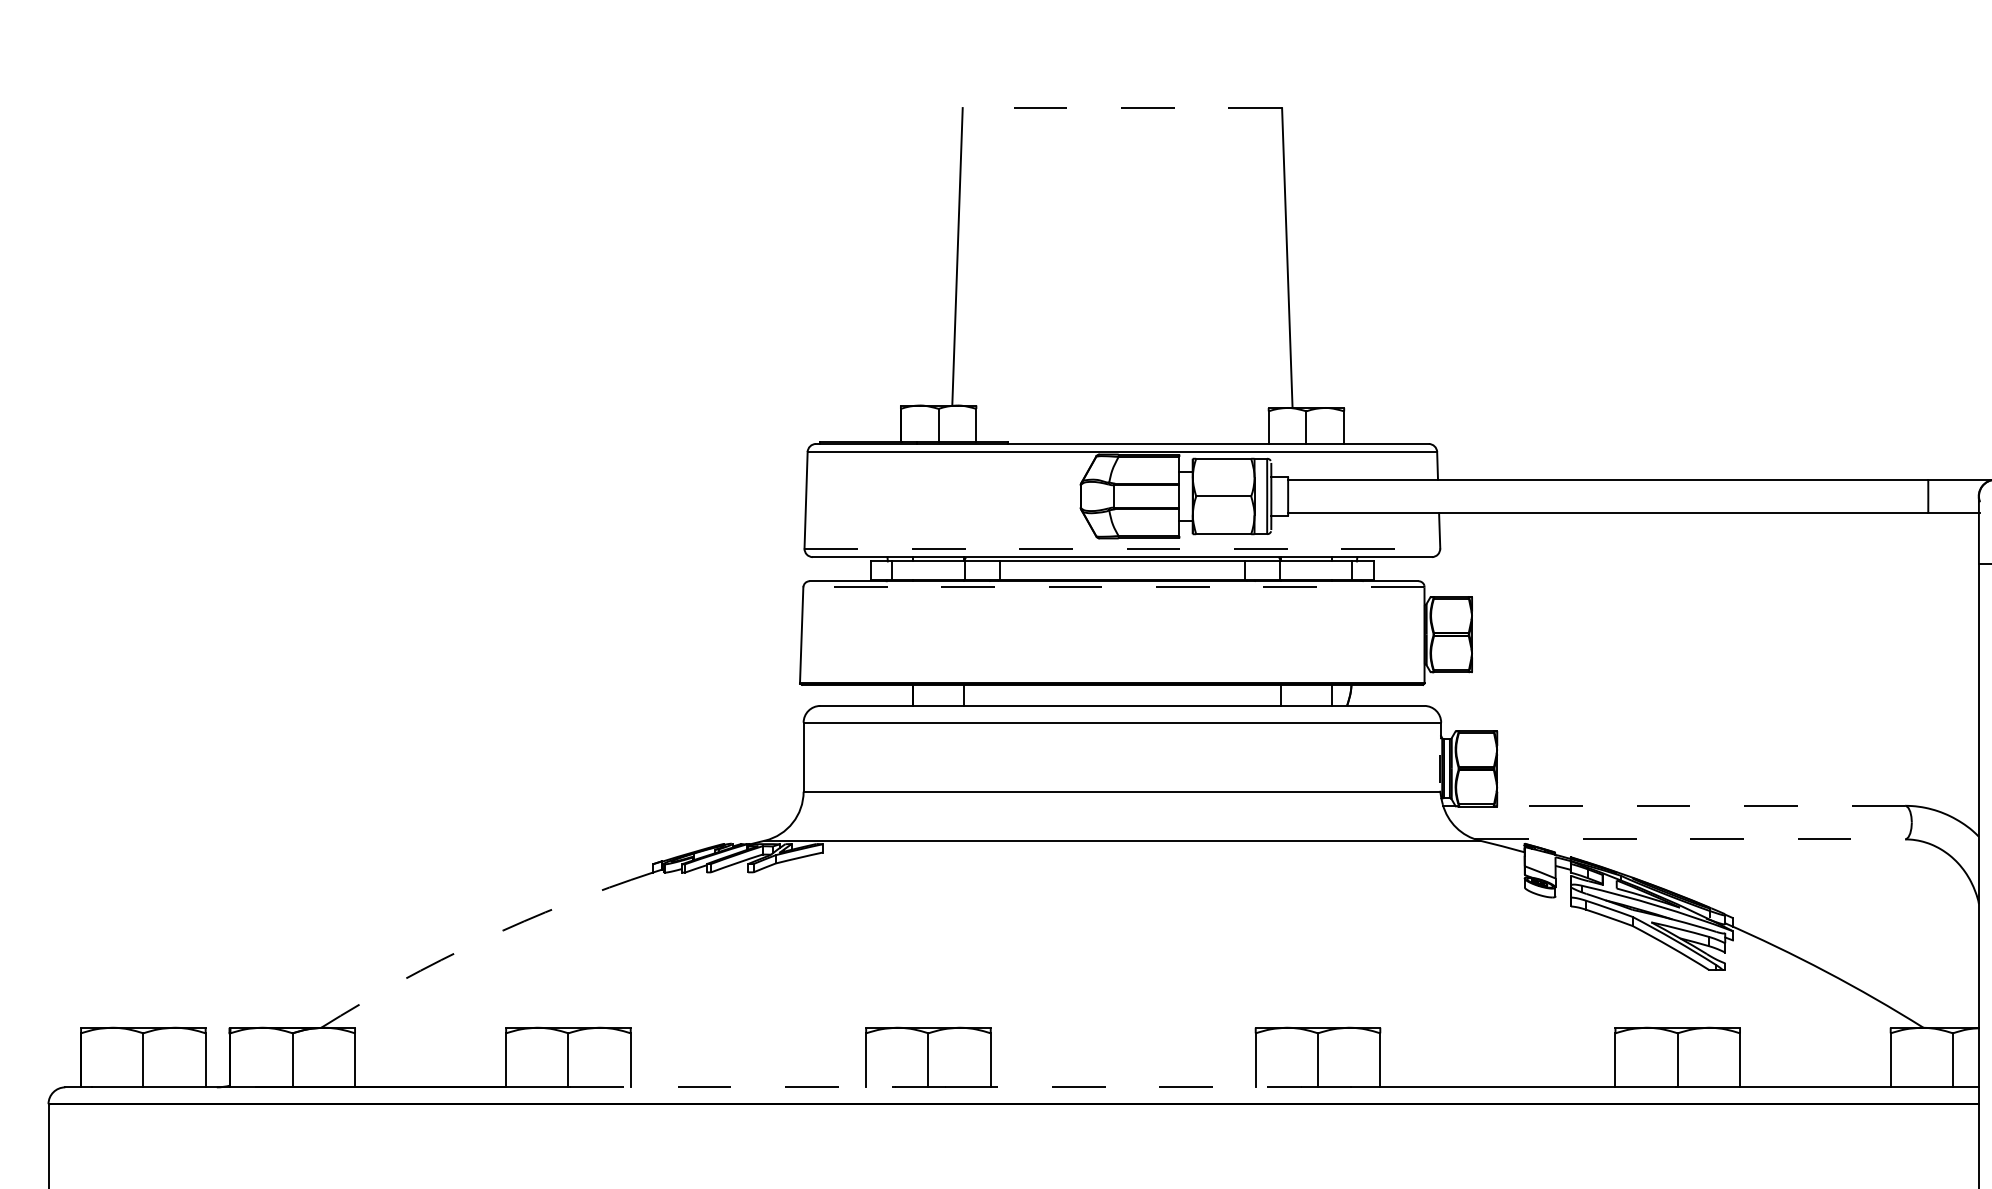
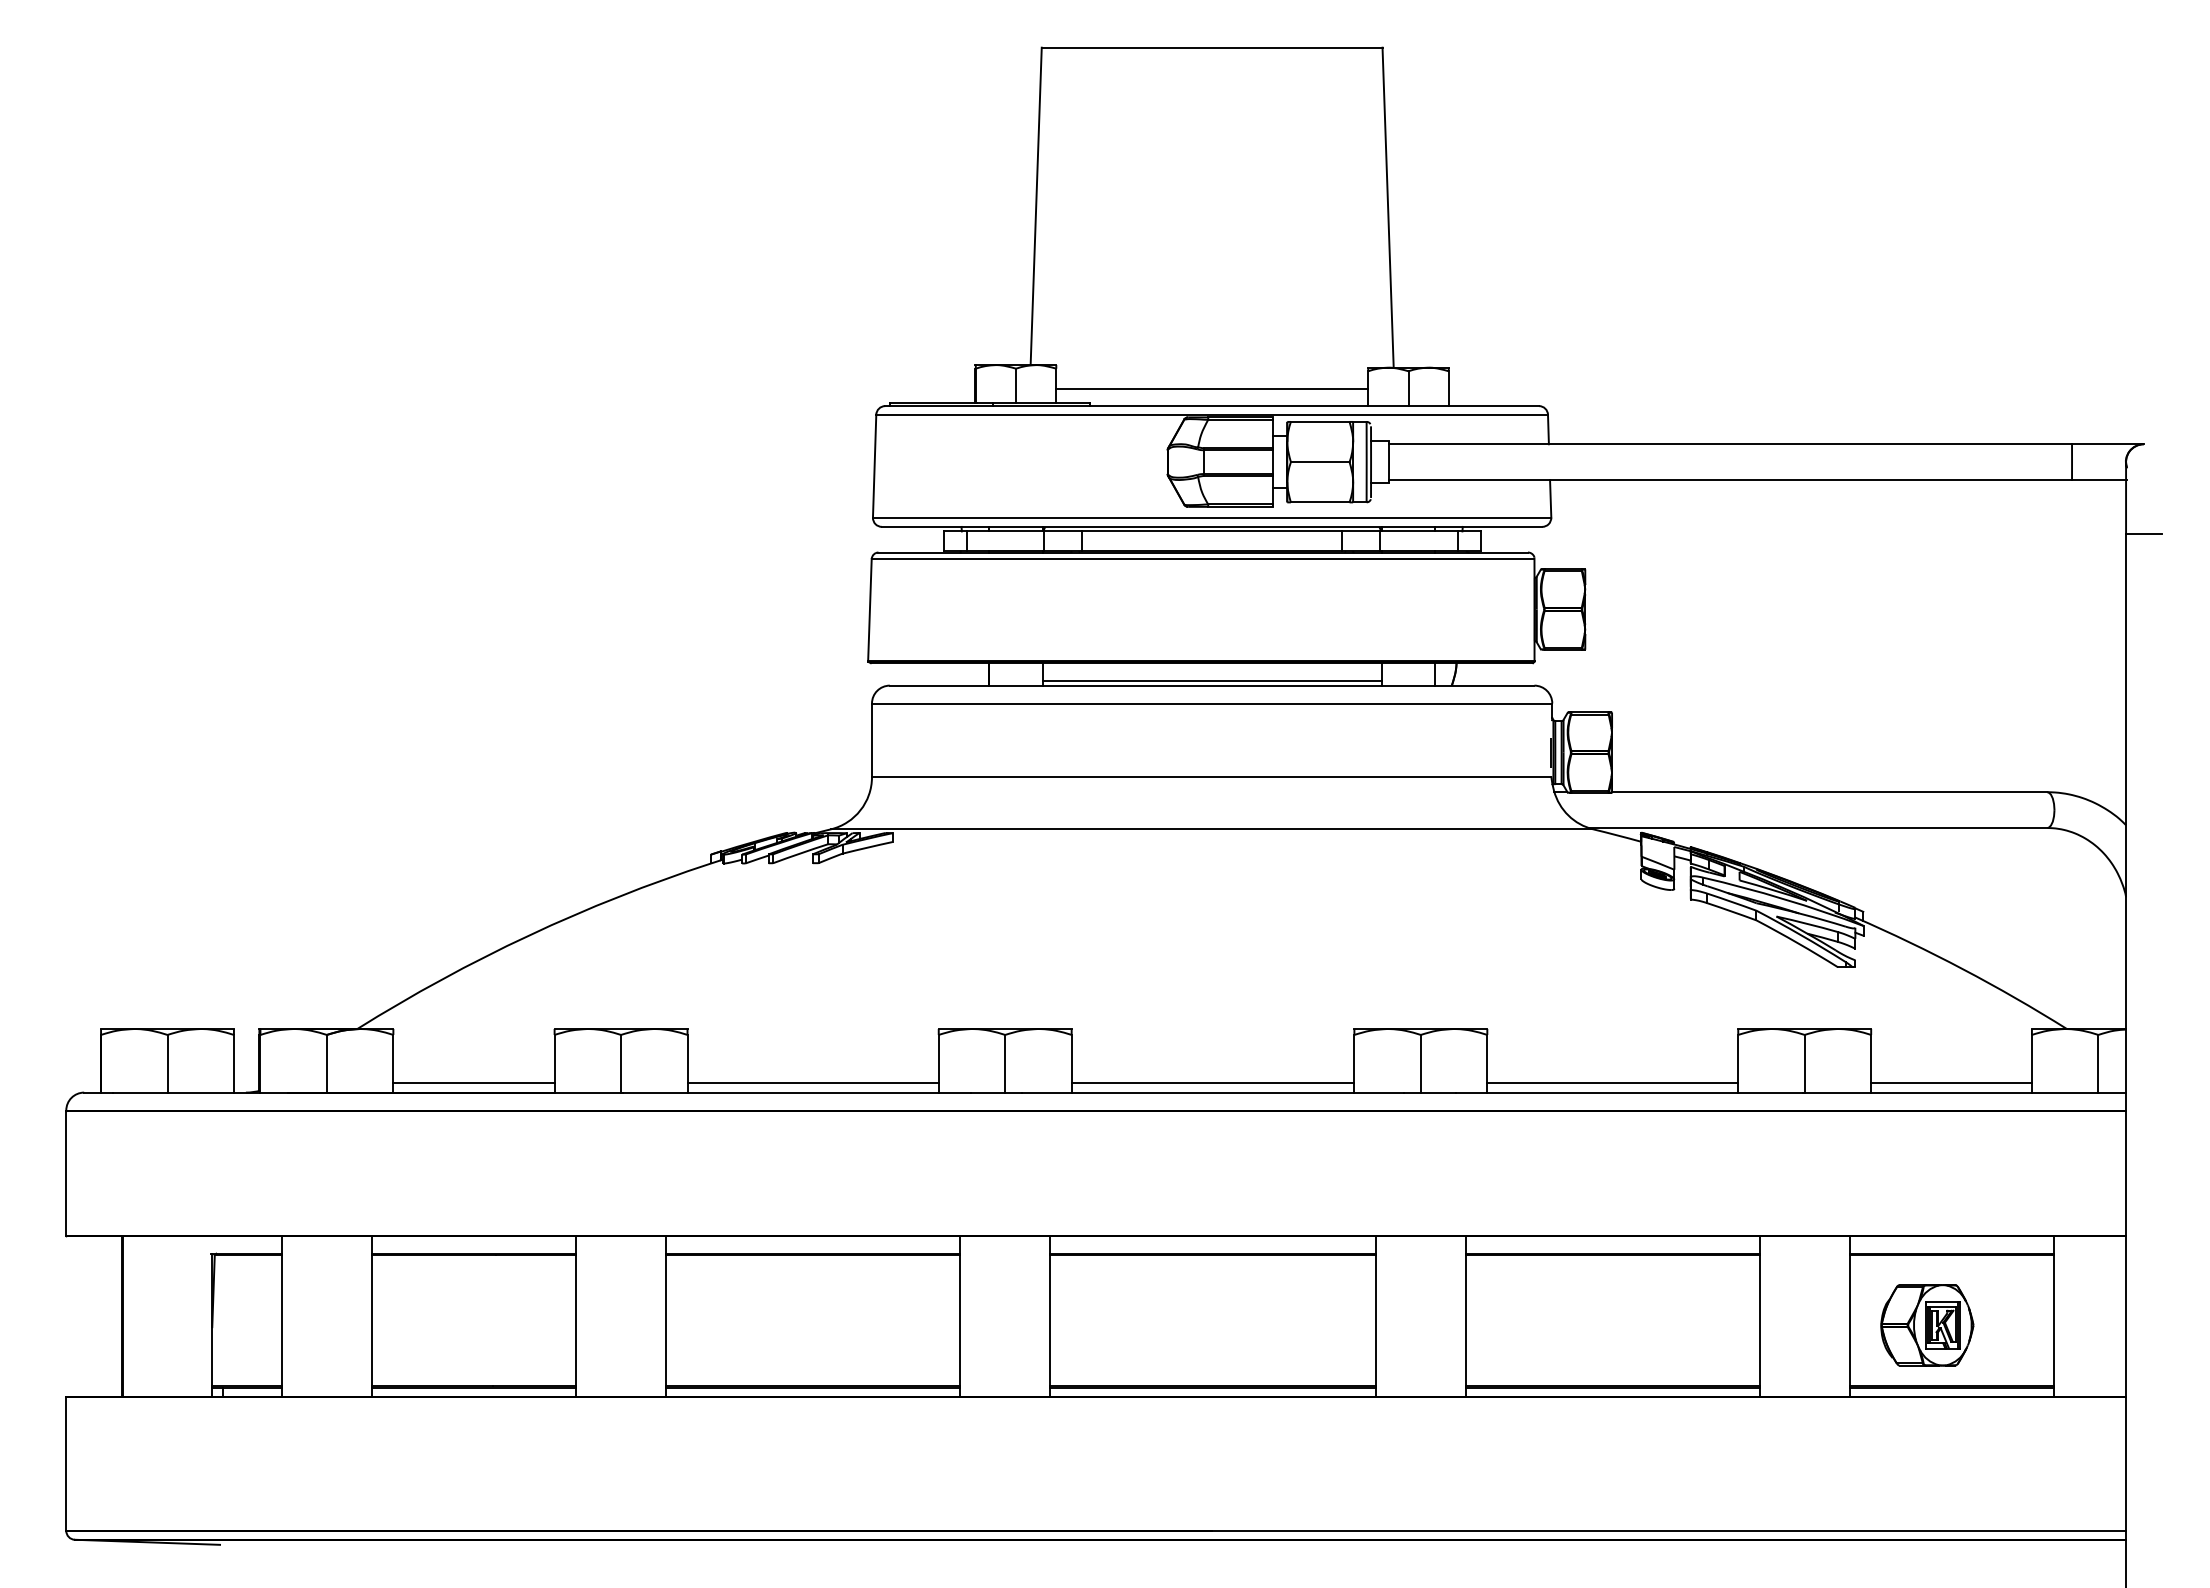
line: (1121, 107) -> (1211, 47), dashed -> solid
line: (1122, 427) -> (1212, 388), added
line: (1122, 548) -> (1212, 517), dashed -> solid
line: (1113, 587) -> (1202, 559), dashed -> solid
line: (1121, 702) -> (1211, 681), added
line: (1700, 806) -> (1829, 792), dashed -> solid
line: (1690, 839) -> (1818, 828), dashed -> solid
arc: (482, 940) -> (529, 935), dashed -> solid
line: (430, 1077) -> (473, 1082), added
line: (747, 1077) -> (812, 1082), added
line: (1122, 1077) -> (1212, 1082), added
line: (1497, 1077) -> (1612, 1082), added
line: (1815, 1077) -> (1951, 1082), added
line: (732, 1087) -> (796, 1092), dashed -> solid
line: (1123, 1087) -> (1213, 1092), dashed -> solid

